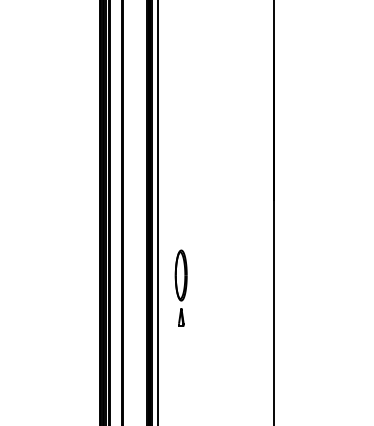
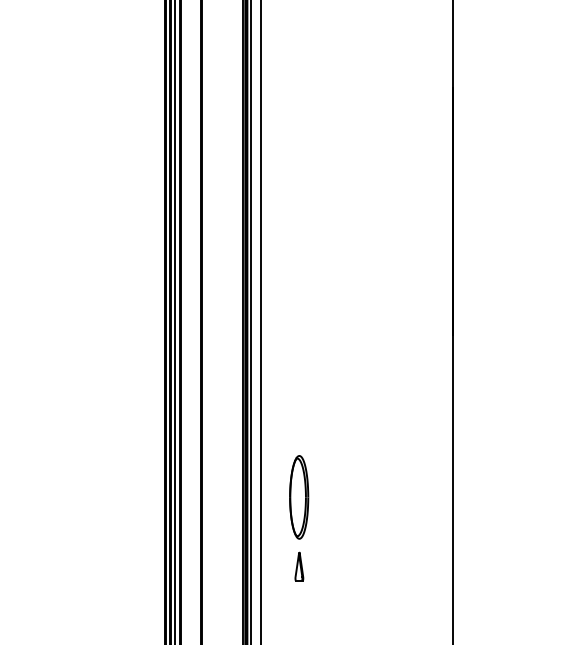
part: (180, 287) -> (297, 517), moved

